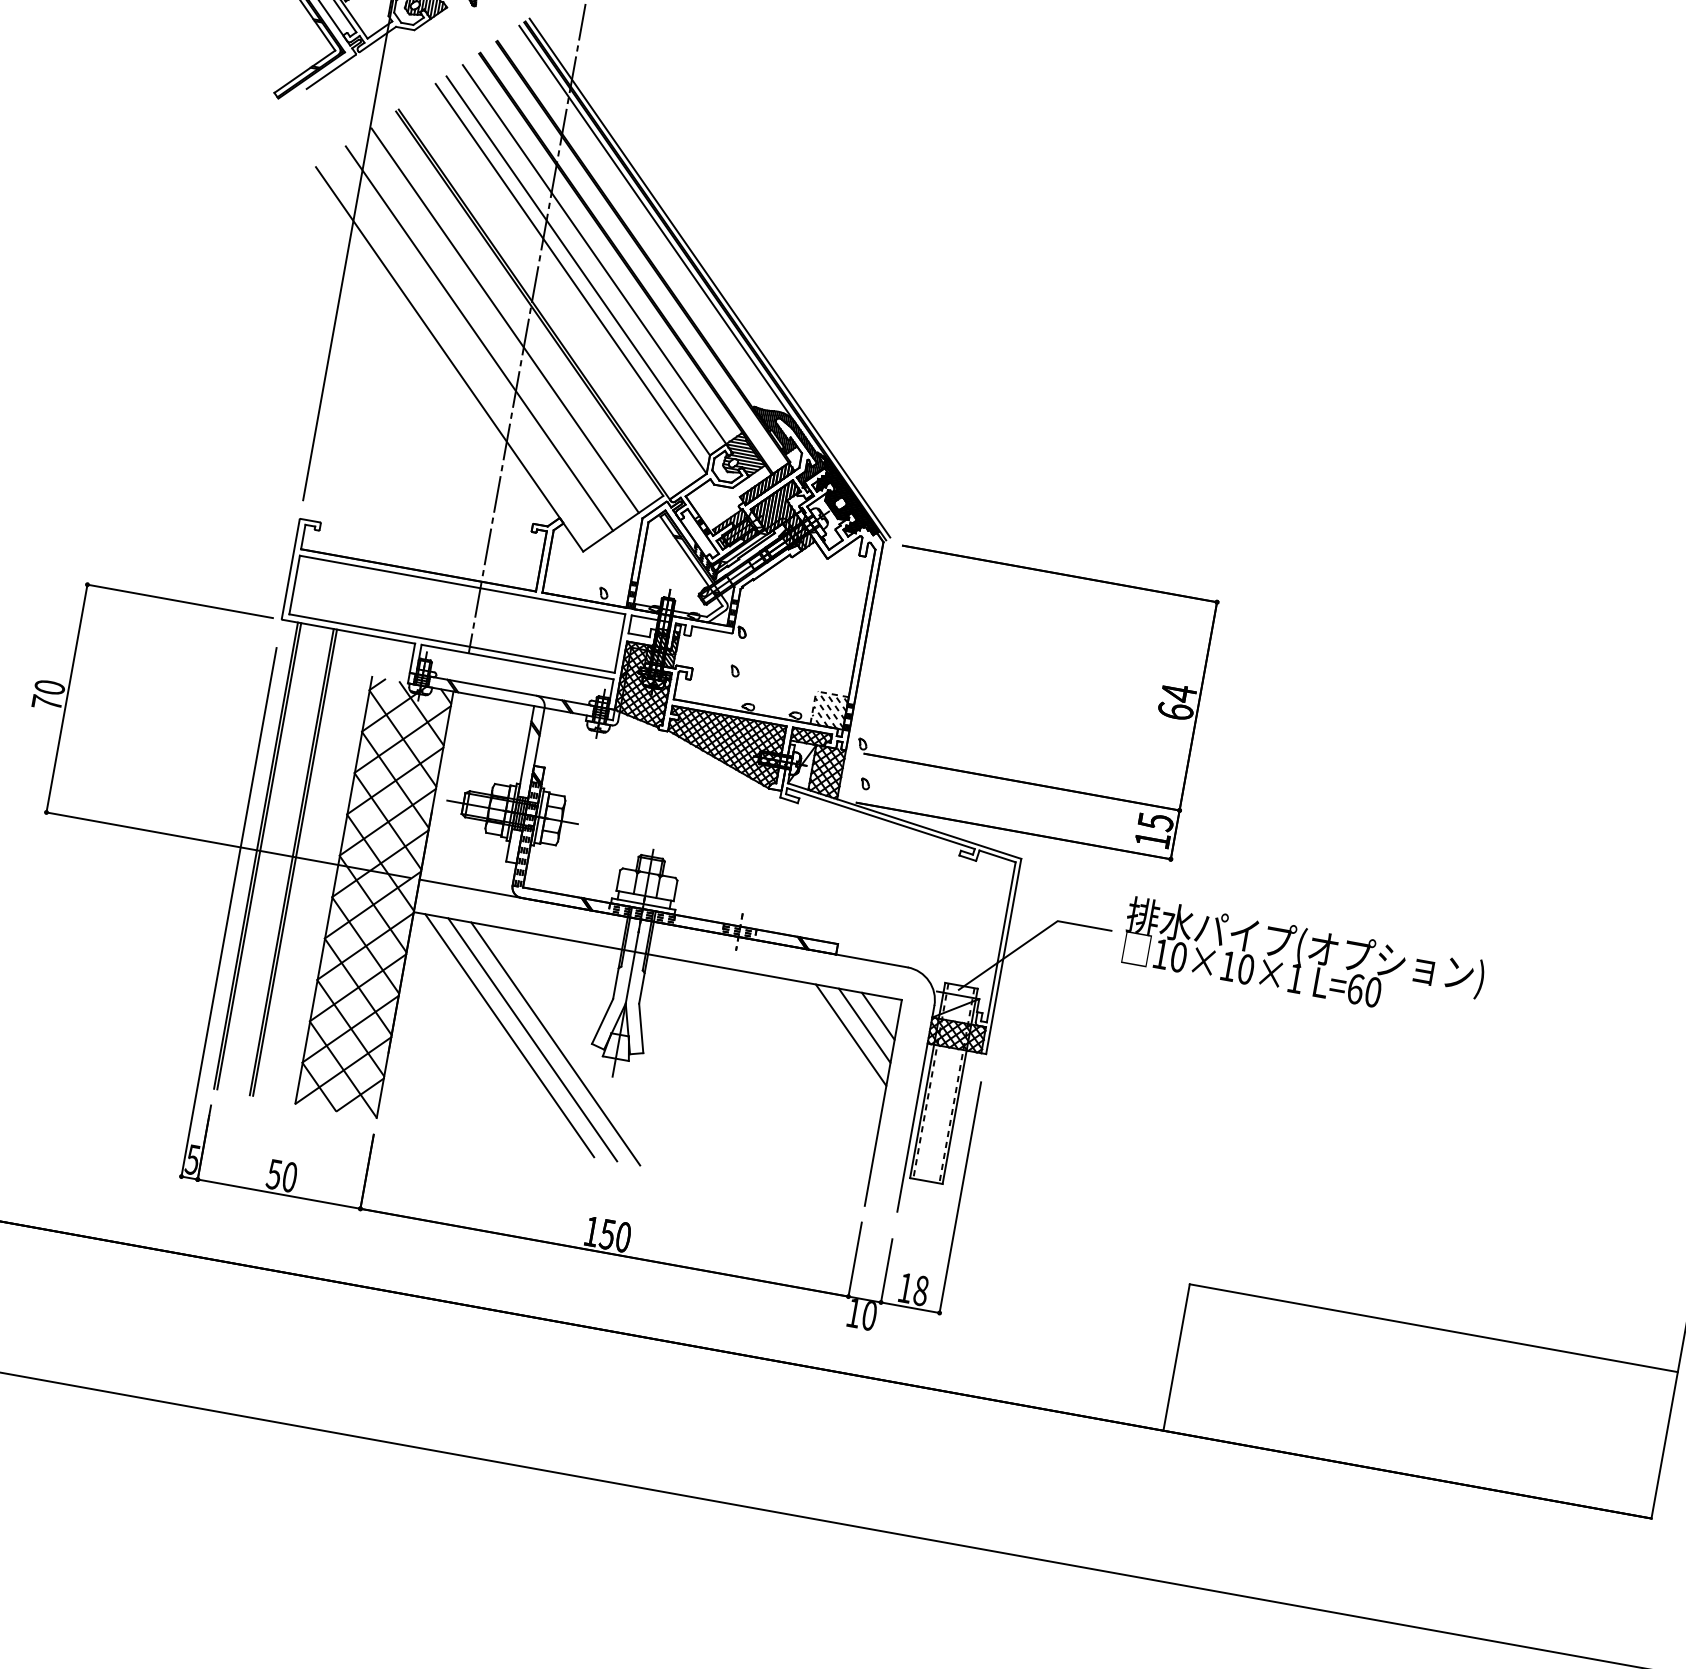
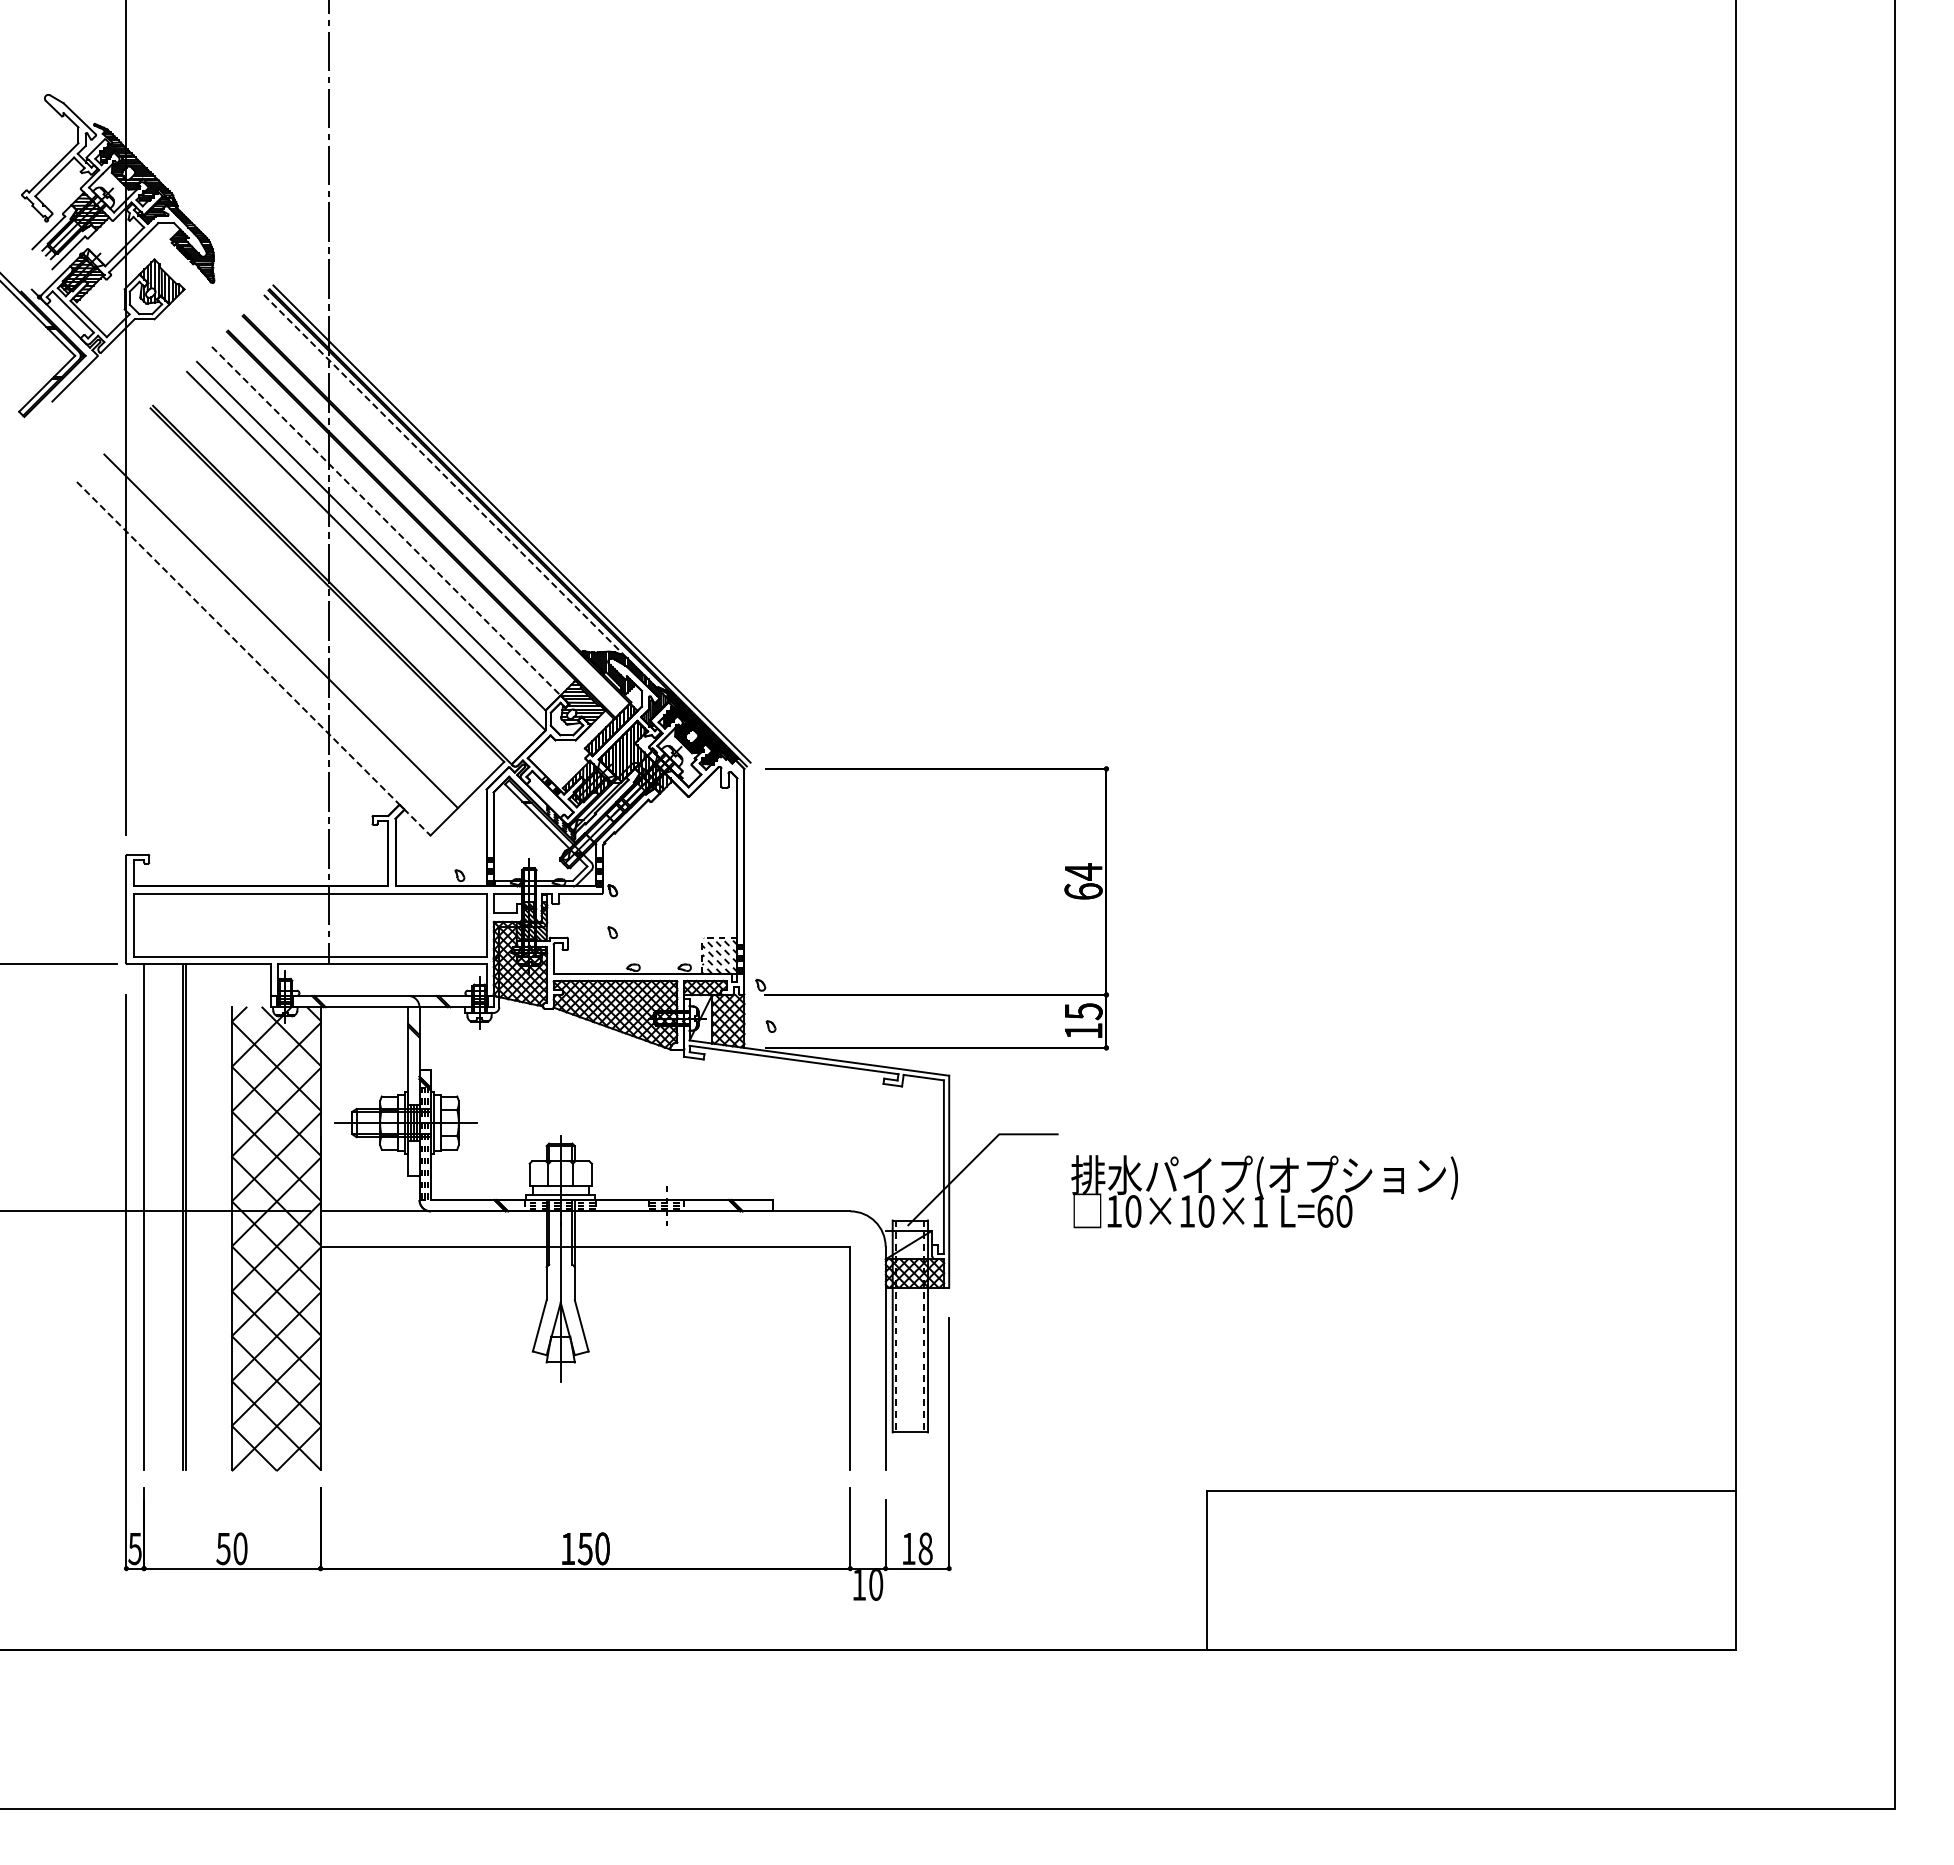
line: (668, 240) -> (461, 492), solid -> dashed
line: (594, 254) -> (386, 521), solid -> dashed
line: (504, 320) -> (304, 607), removed
line: (450, 360) -> (254, 659), solid -> dashed
line: (259, 856) -> (147, 1217), removed
text: (1302, 960) -> (1264, 1191), moved
line: (878, 1015) -> (828, 1267), removed
line: (865, 1025) -> (816, 1280), removed
line: (851, 1034) -> (803, 1292), removed
line: (509, 1035) -> (444, 1358), removed
line: (532, 1039) -> (469, 1358), removed
line: (555, 1044) -> (494, 1358), removed

